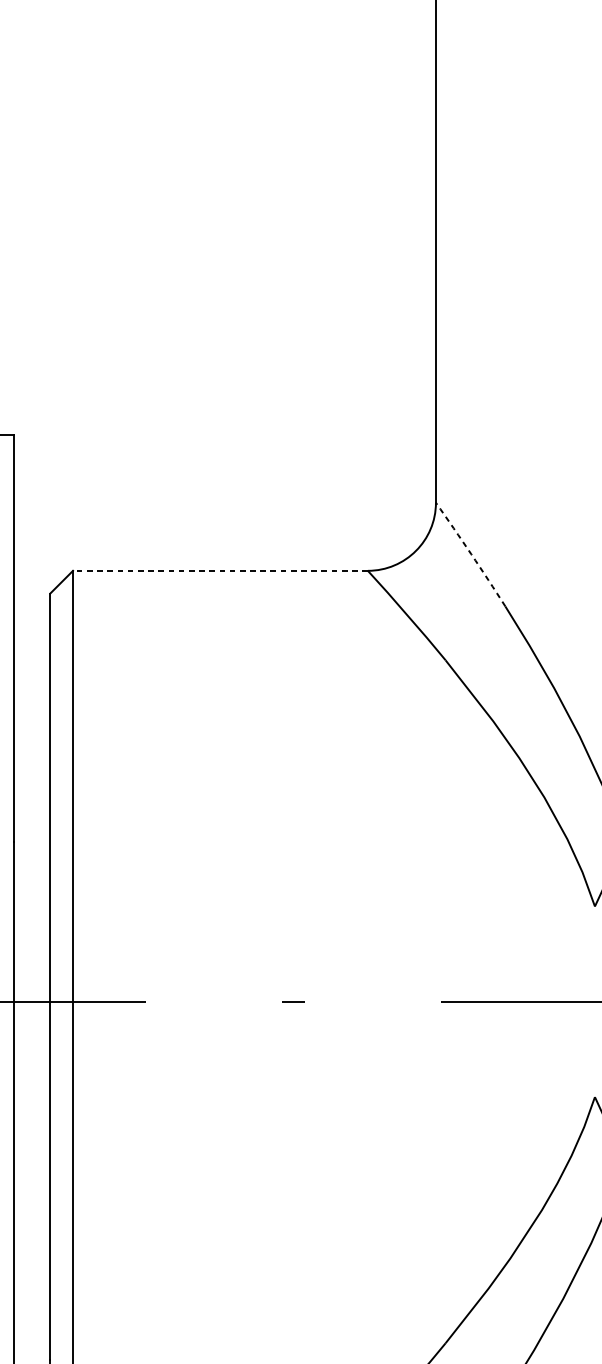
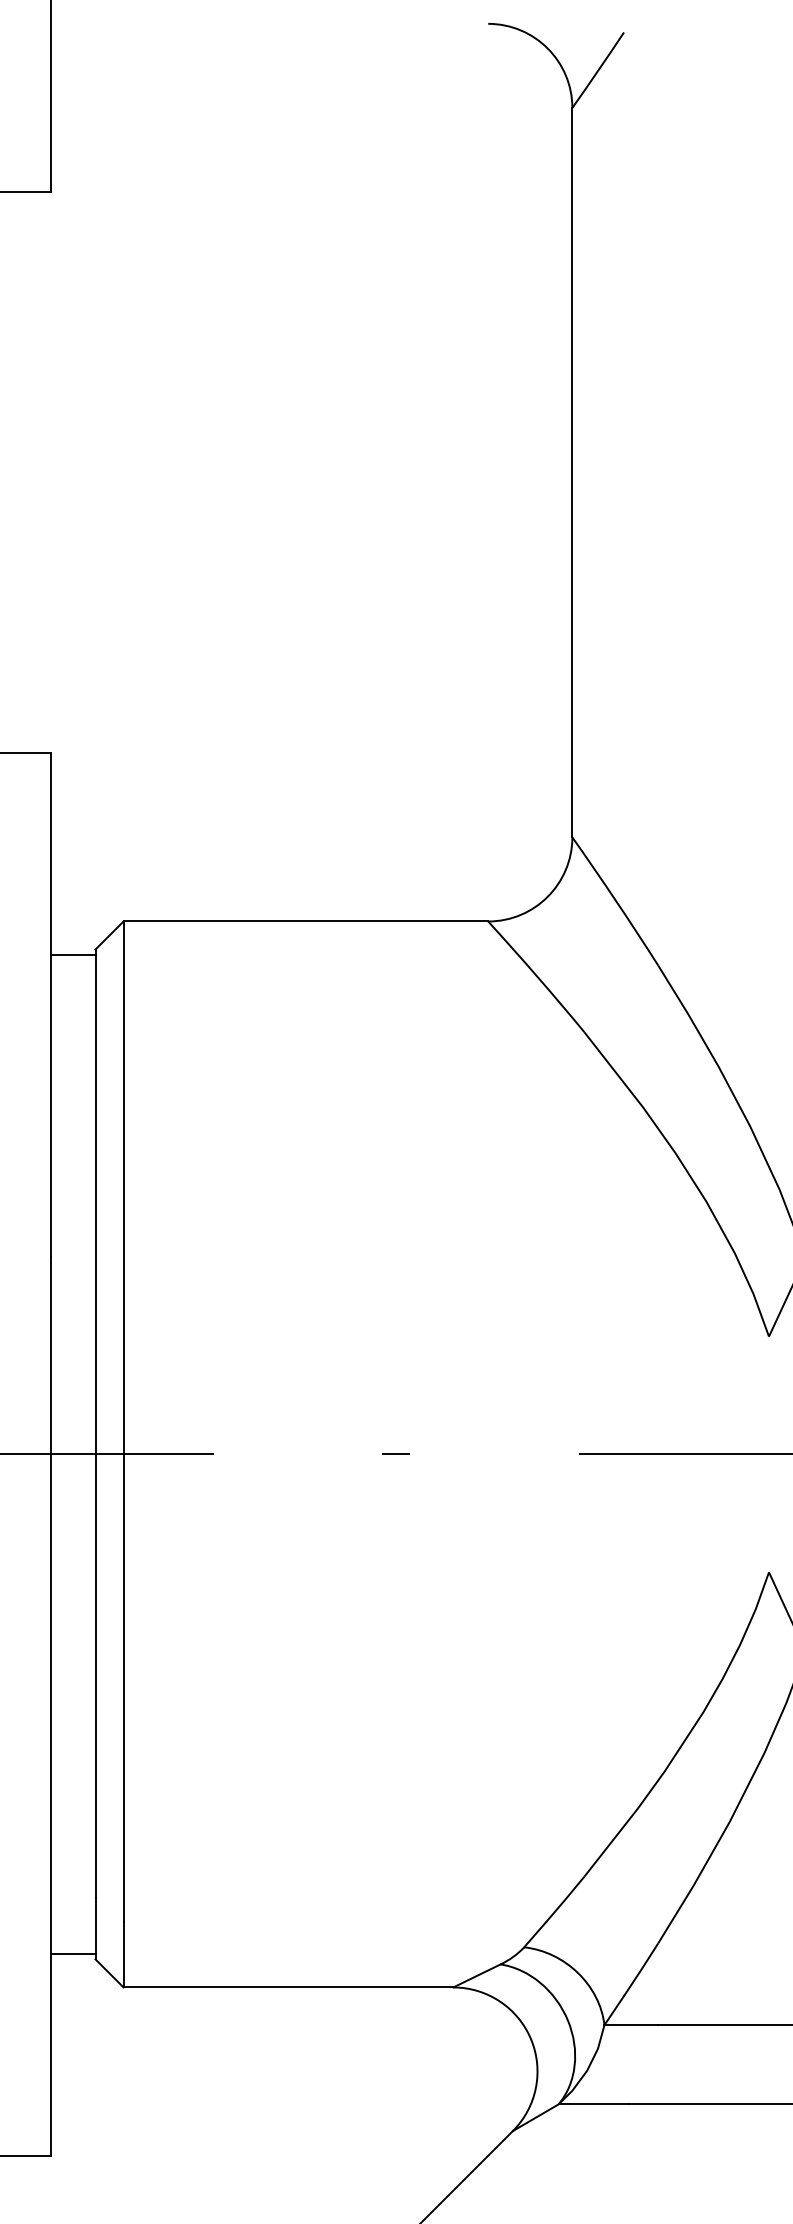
arc: (471, 553) -> (616, 900), dashed -> solid
line: (220, 570) -> (305, 921), dashed -> solid
line: (31, 598) -> (72, 955), added

